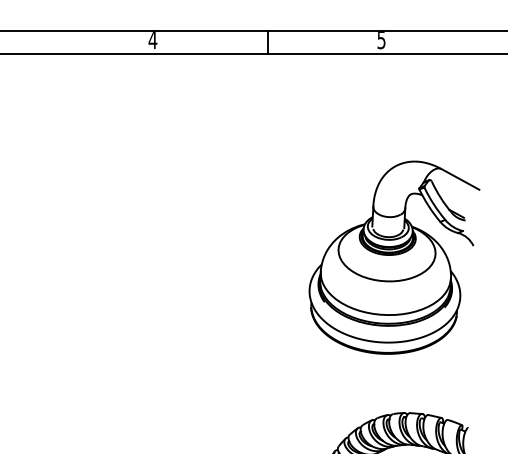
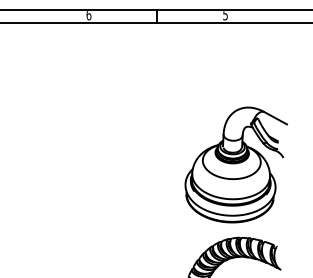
text: (152, 40) -> (88, 15), 4 -> 6
part: (393, 256) -> (235, 164), moved

